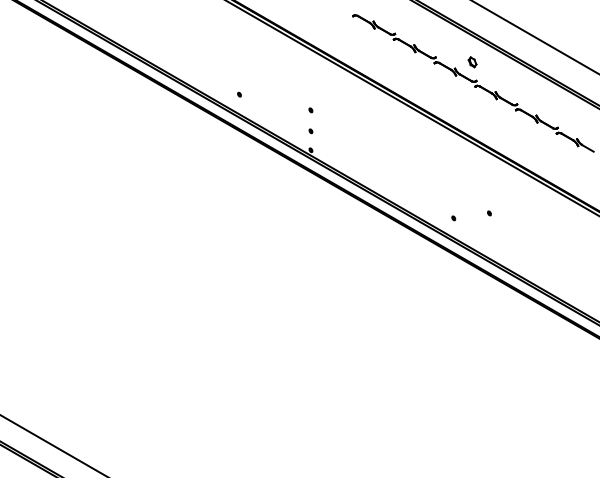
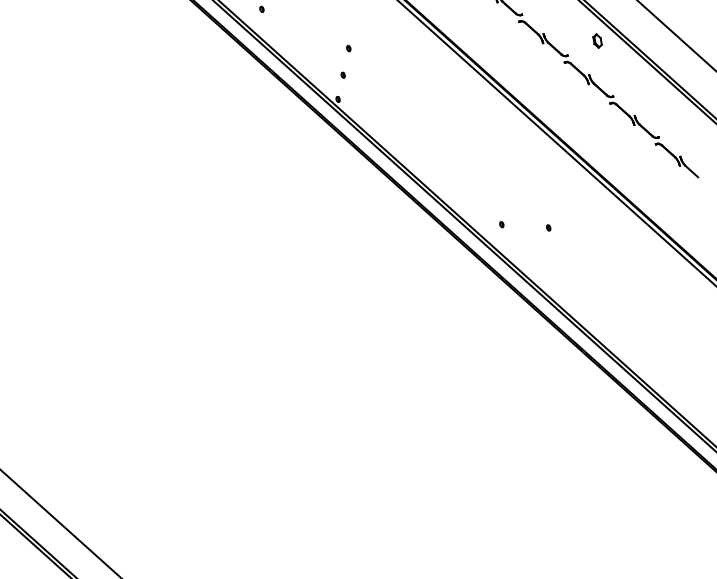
part: (472, 62) -> (597, 41), moved

